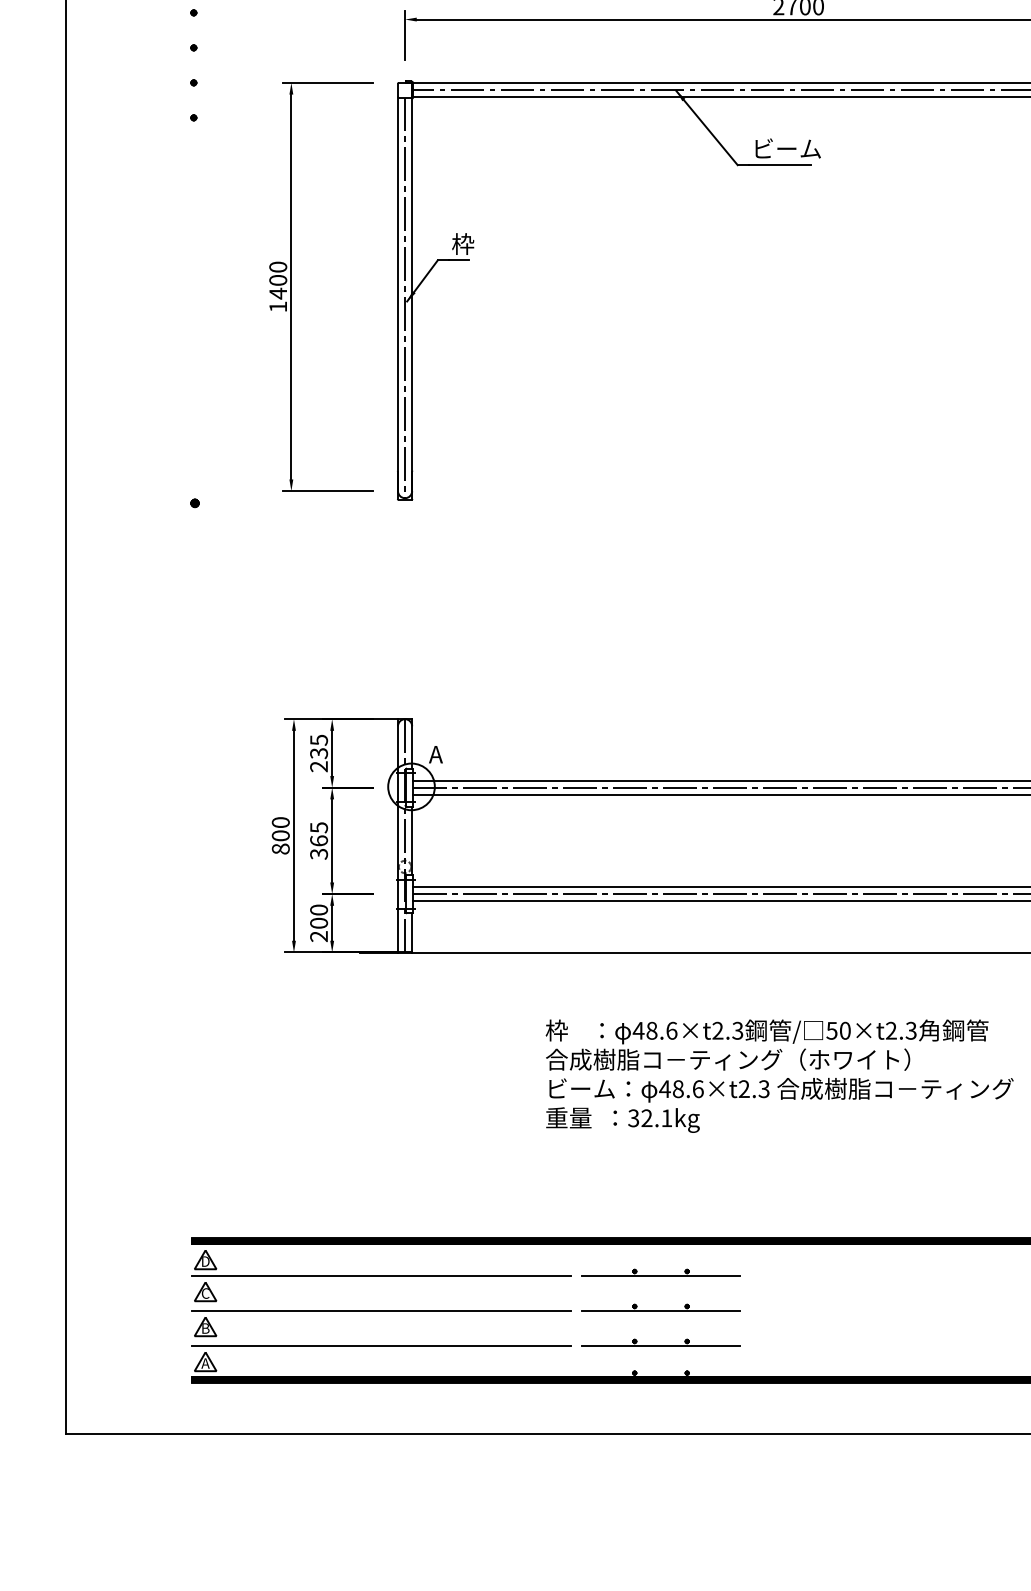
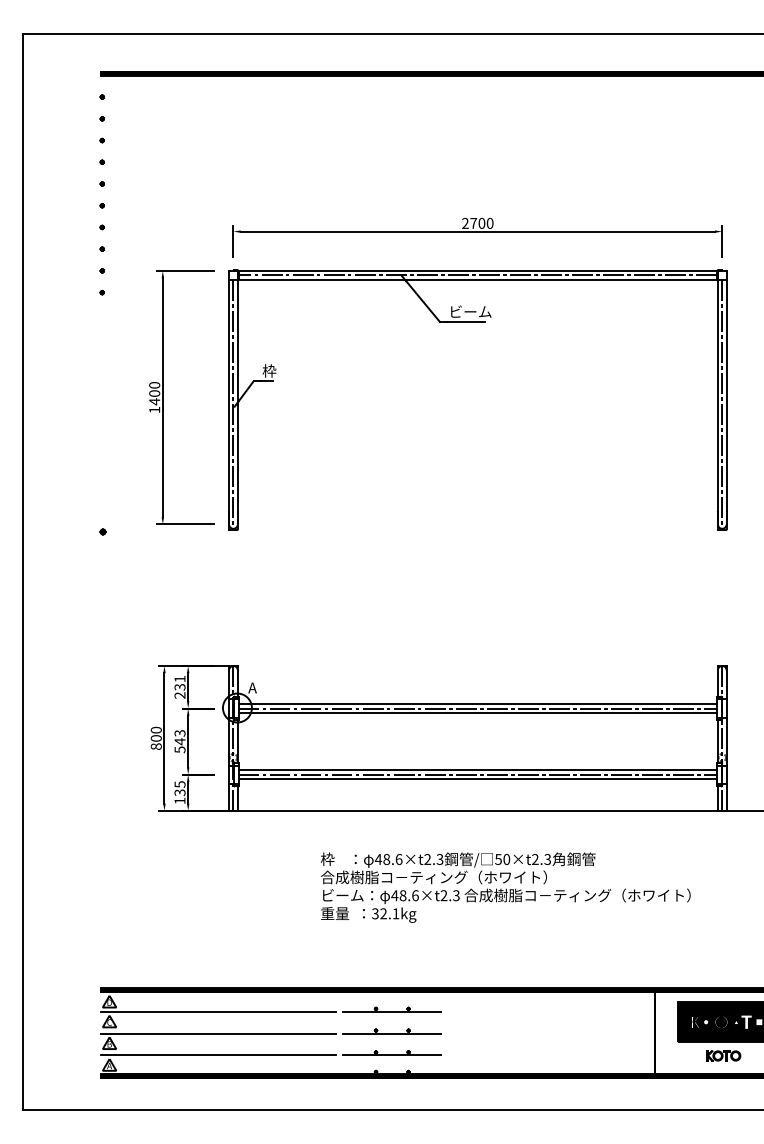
text: (318, 739) -> (179, 678), 235 -> 231
text: (318, 840) -> (179, 741), 365 -> 543
text: (318, 922) -> (179, 792), 200 -> 135

